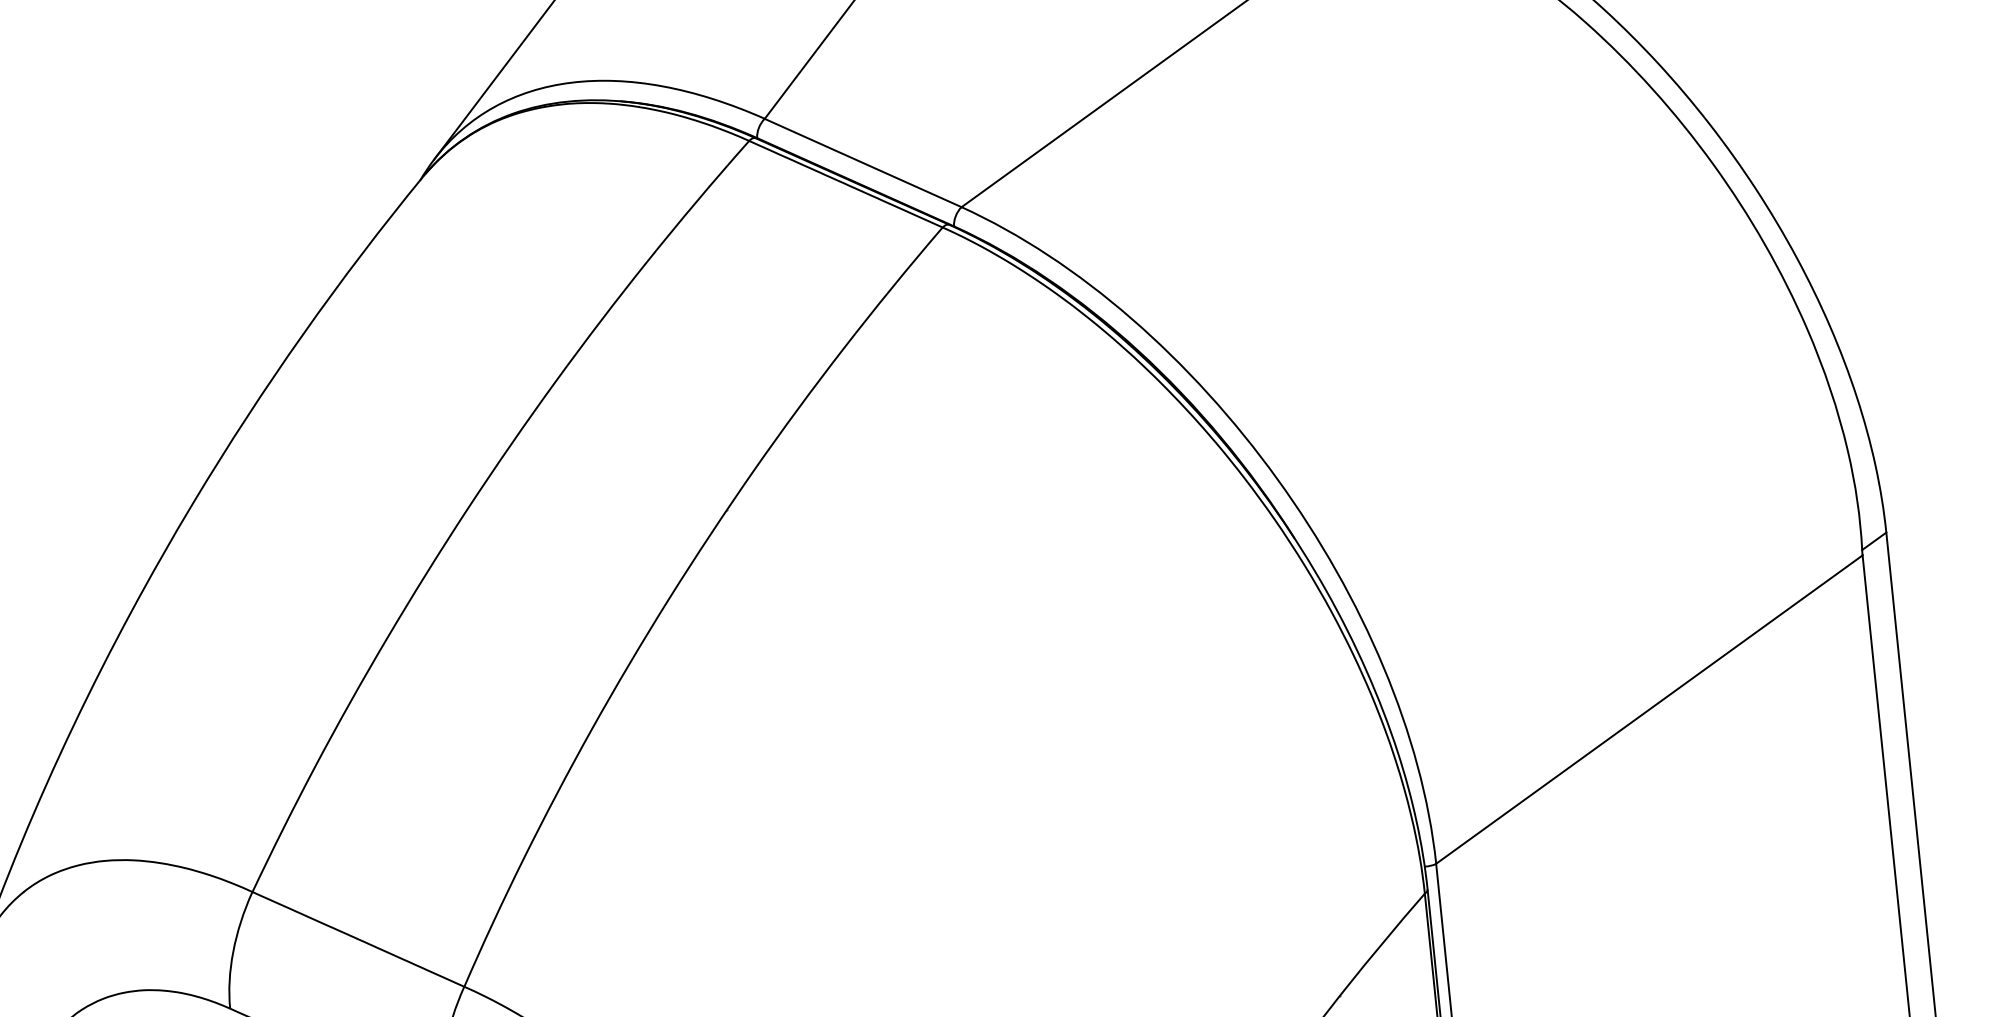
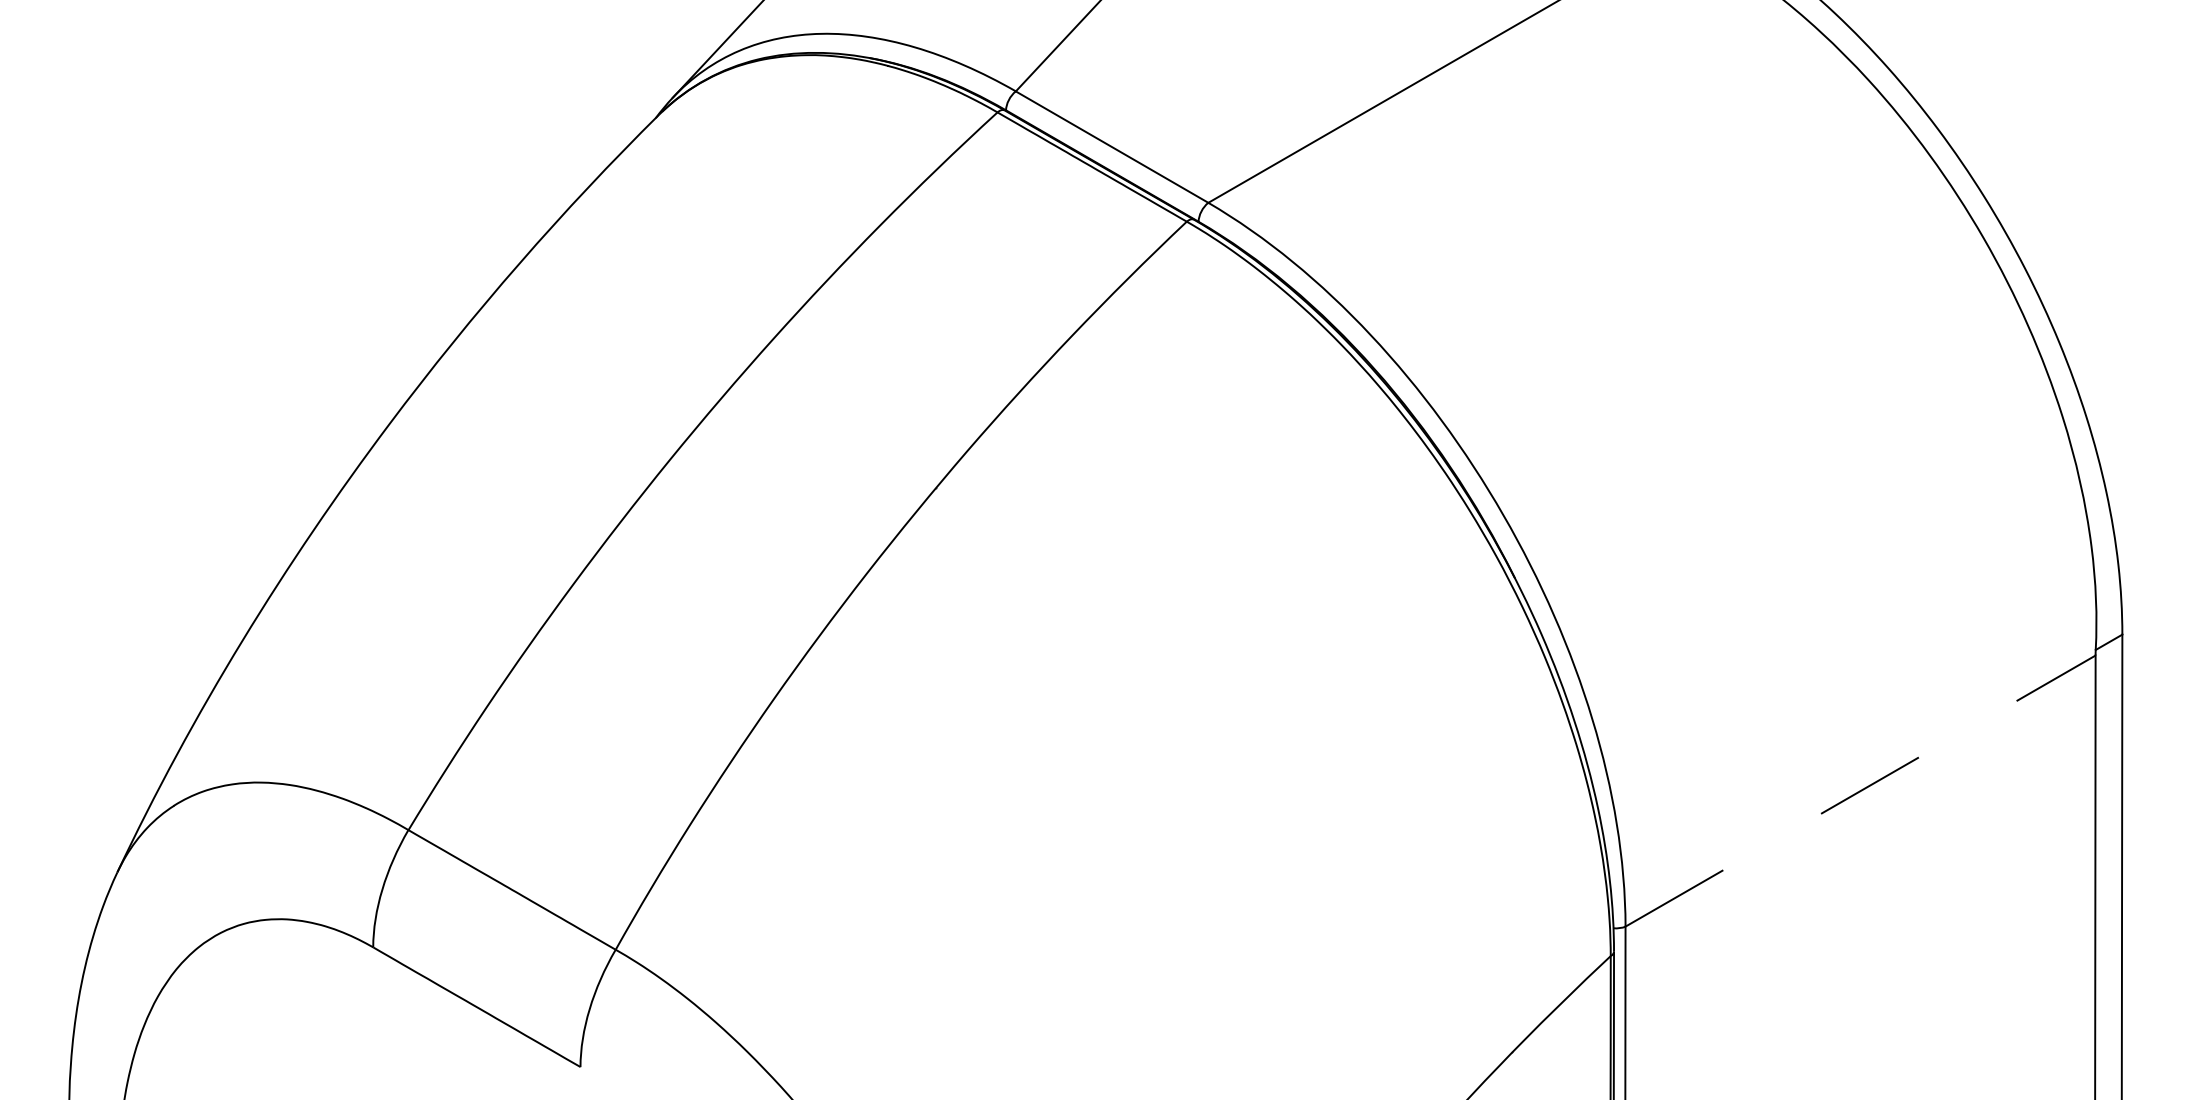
line: (1650, 708) -> (1861, 790), solid -> dashed

